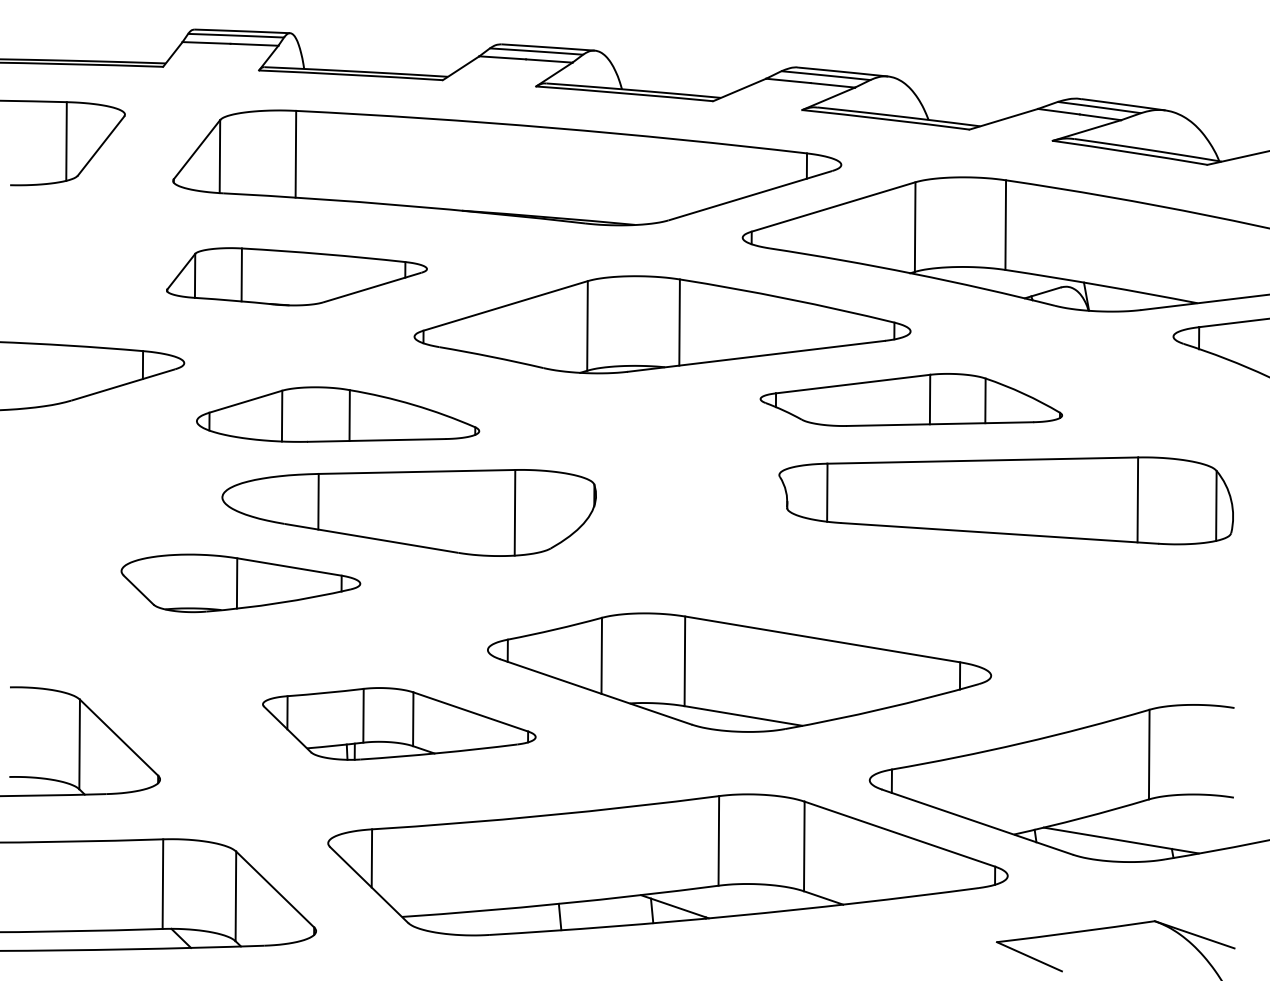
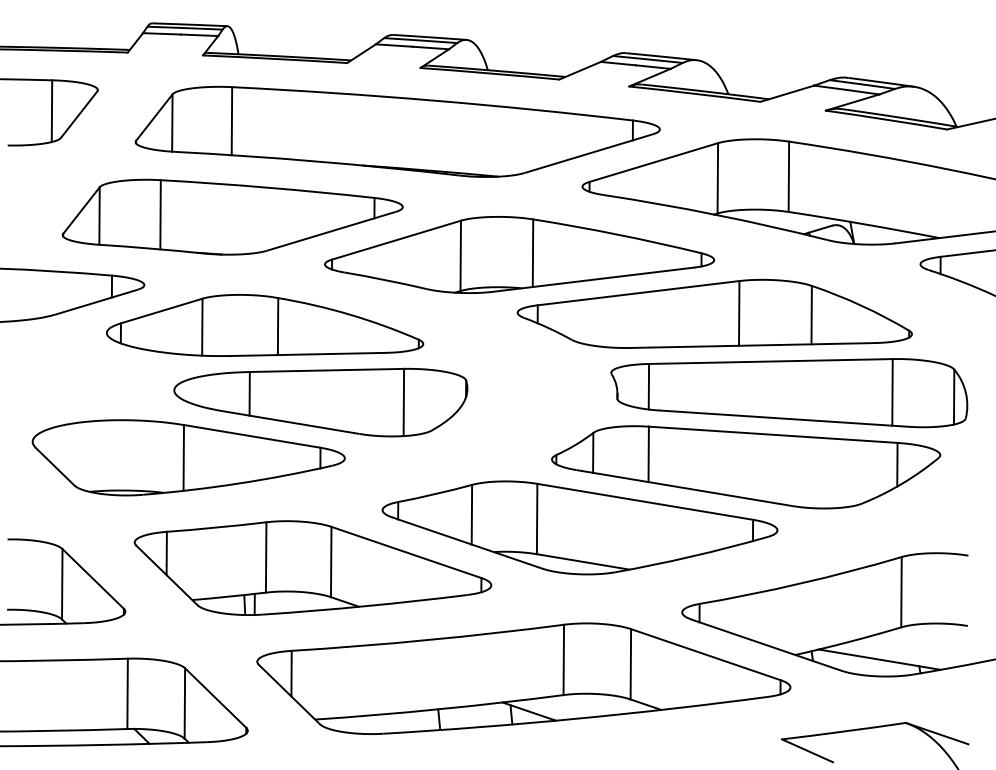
part: (296, 276) -> (232, 217), size x1.67
part: (911, 399) -> (714, 313), size x1.67
part: (337, 414) -> (264, 325), size x1.43
part: (240, 583) -> (188, 457), size x1.67
part: (951, 595) -> (746, 467), added
part: (399, 723) -> (313, 567), size x1.67

